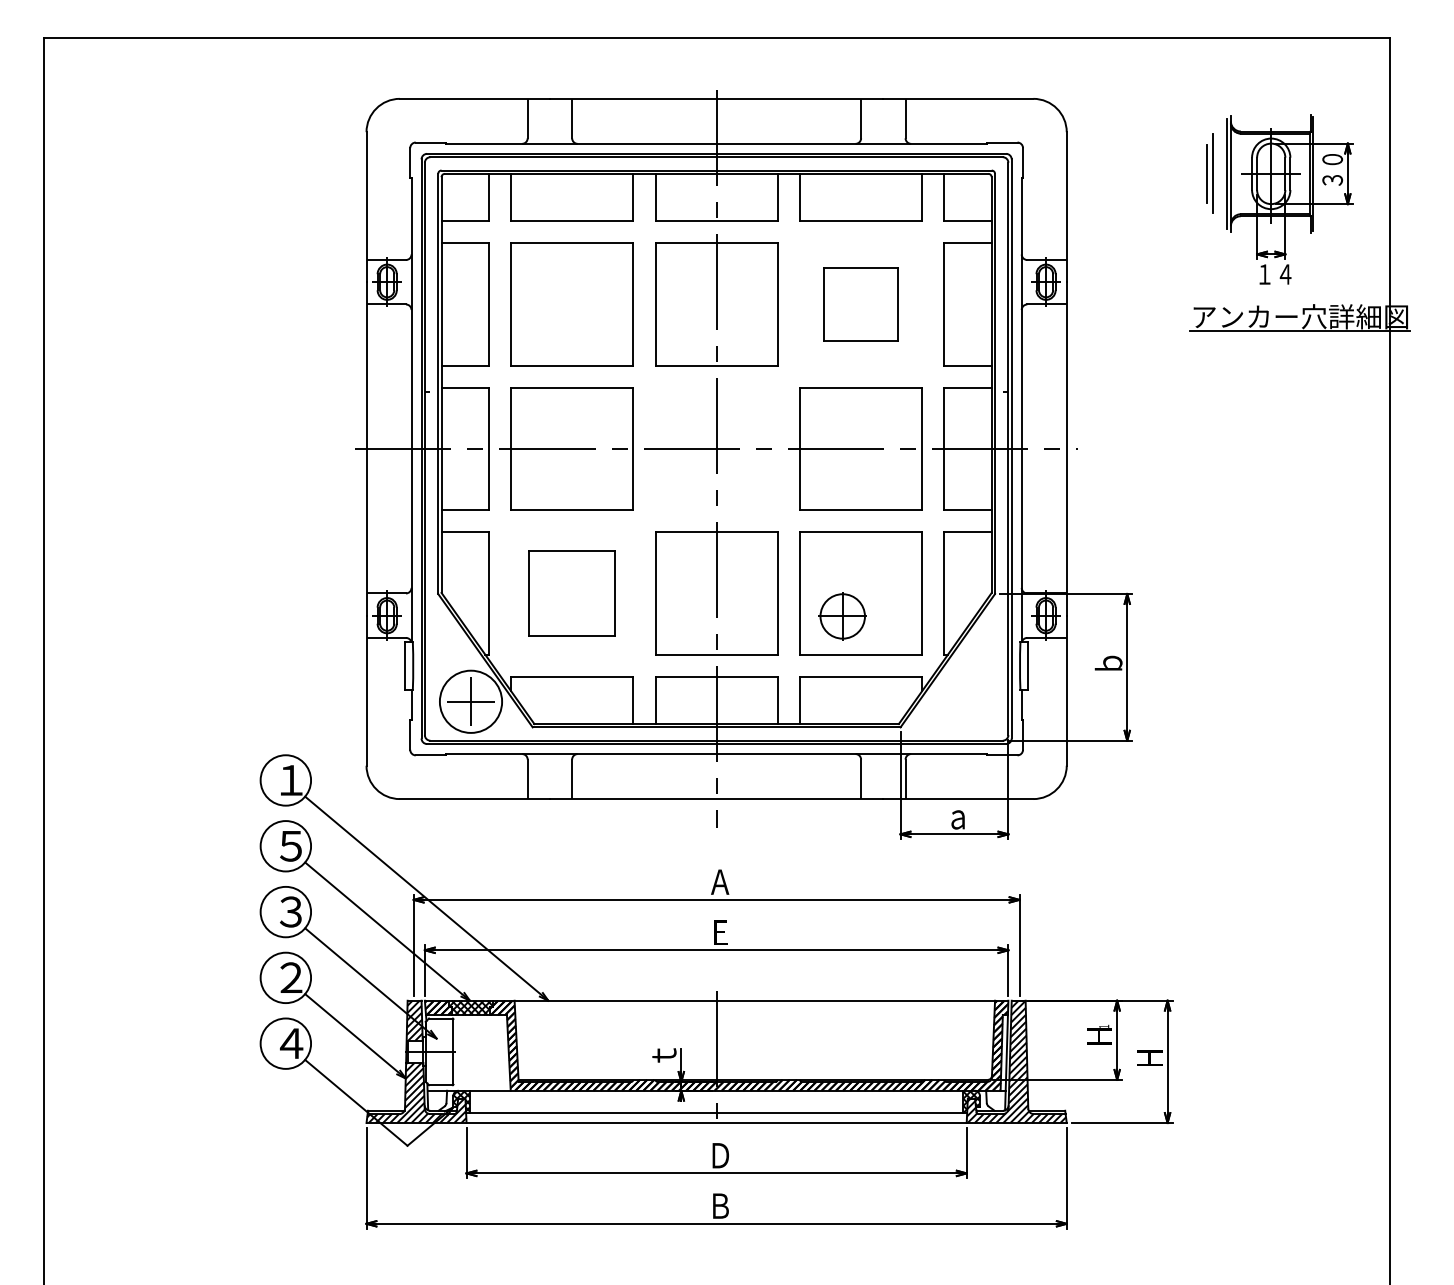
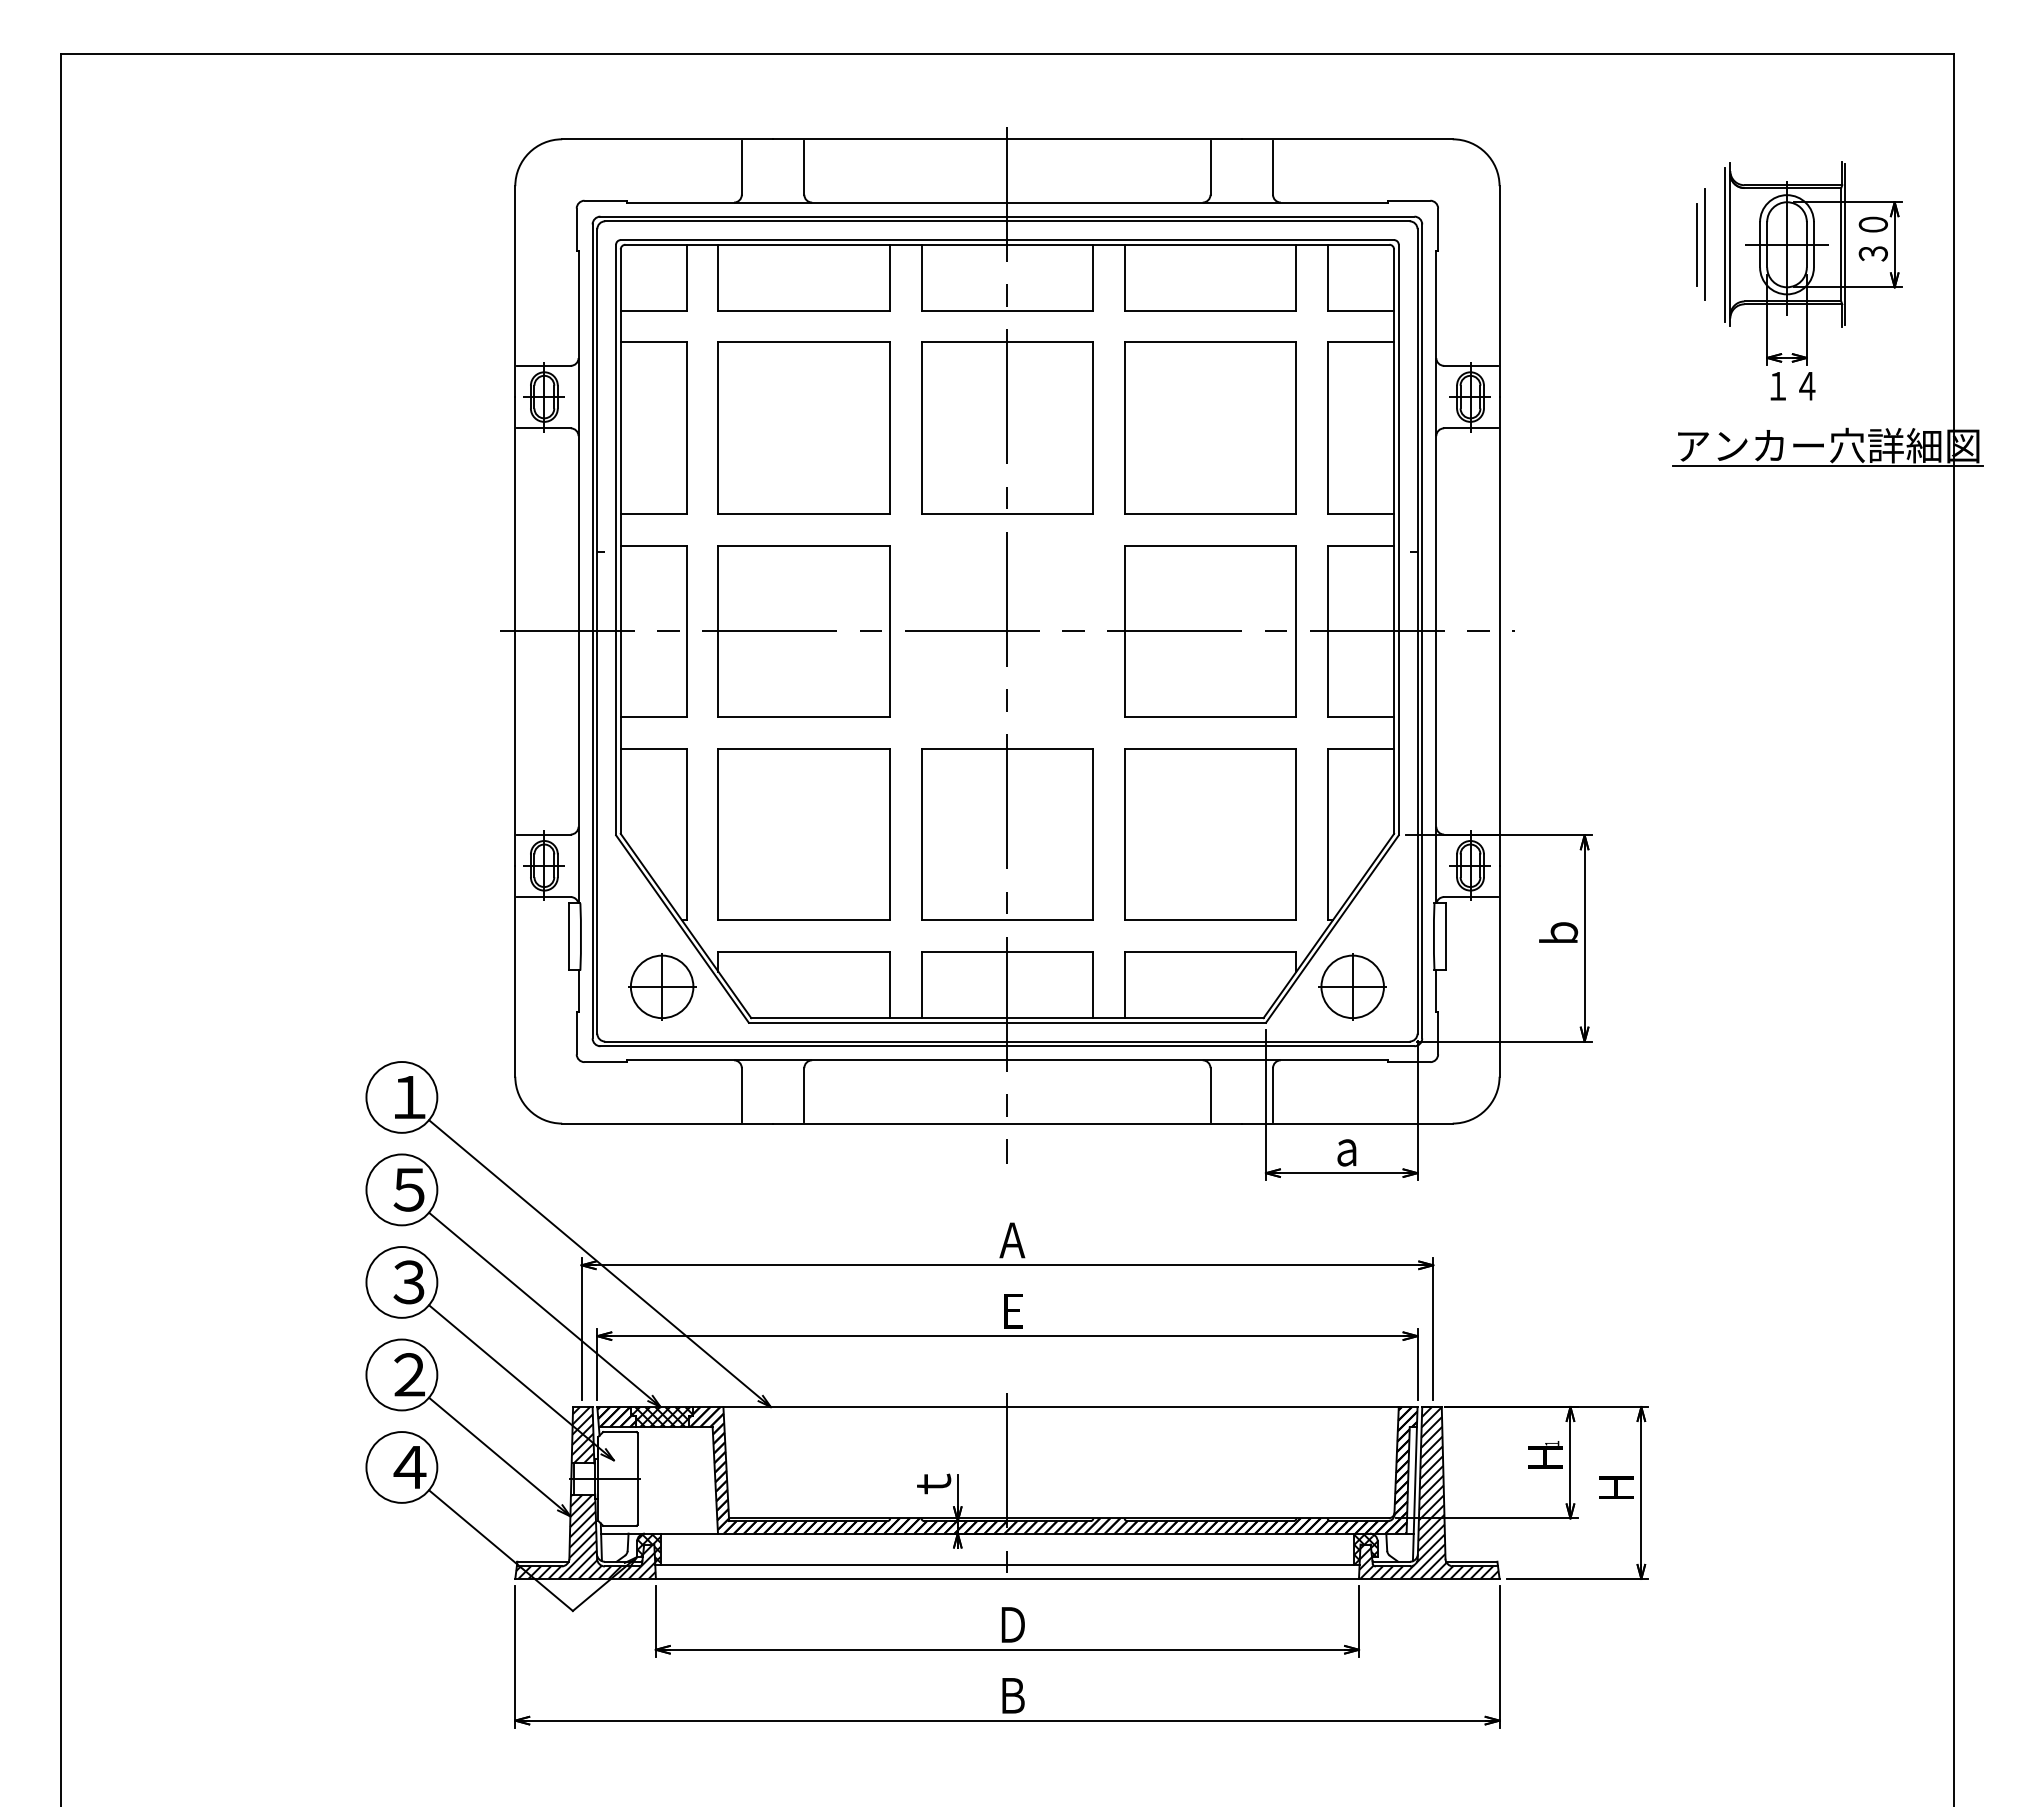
part: (861, 303) -> (1210, 427), size x1.67
part: (571, 593) -> (803, 834), size x1.43
part: (842, 616) -> (1352, 986), moved
circle: (470, 701) -> (661, 986), size x0.71

